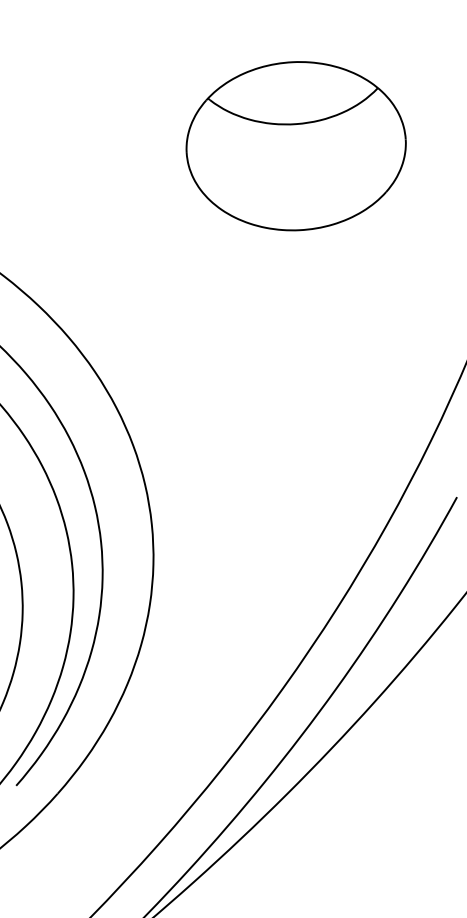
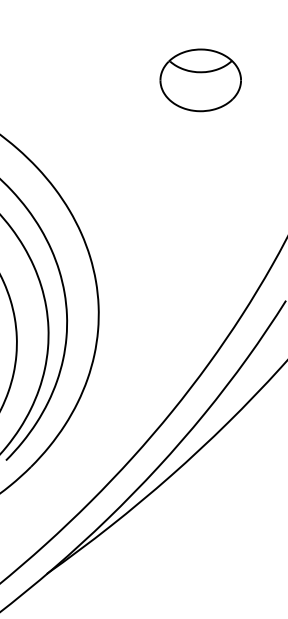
part: (295, 146) -> (200, 80), size x0.6

